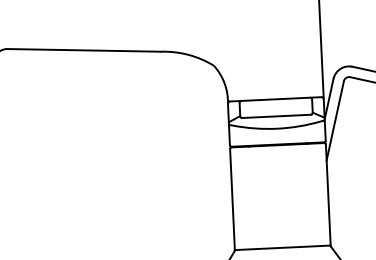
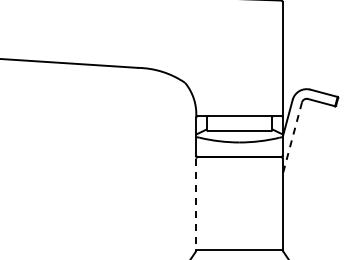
line: (335, 120) -> (292, 137), solid -> dashed
line: (232, 199) -> (196, 204), solid -> dashed

